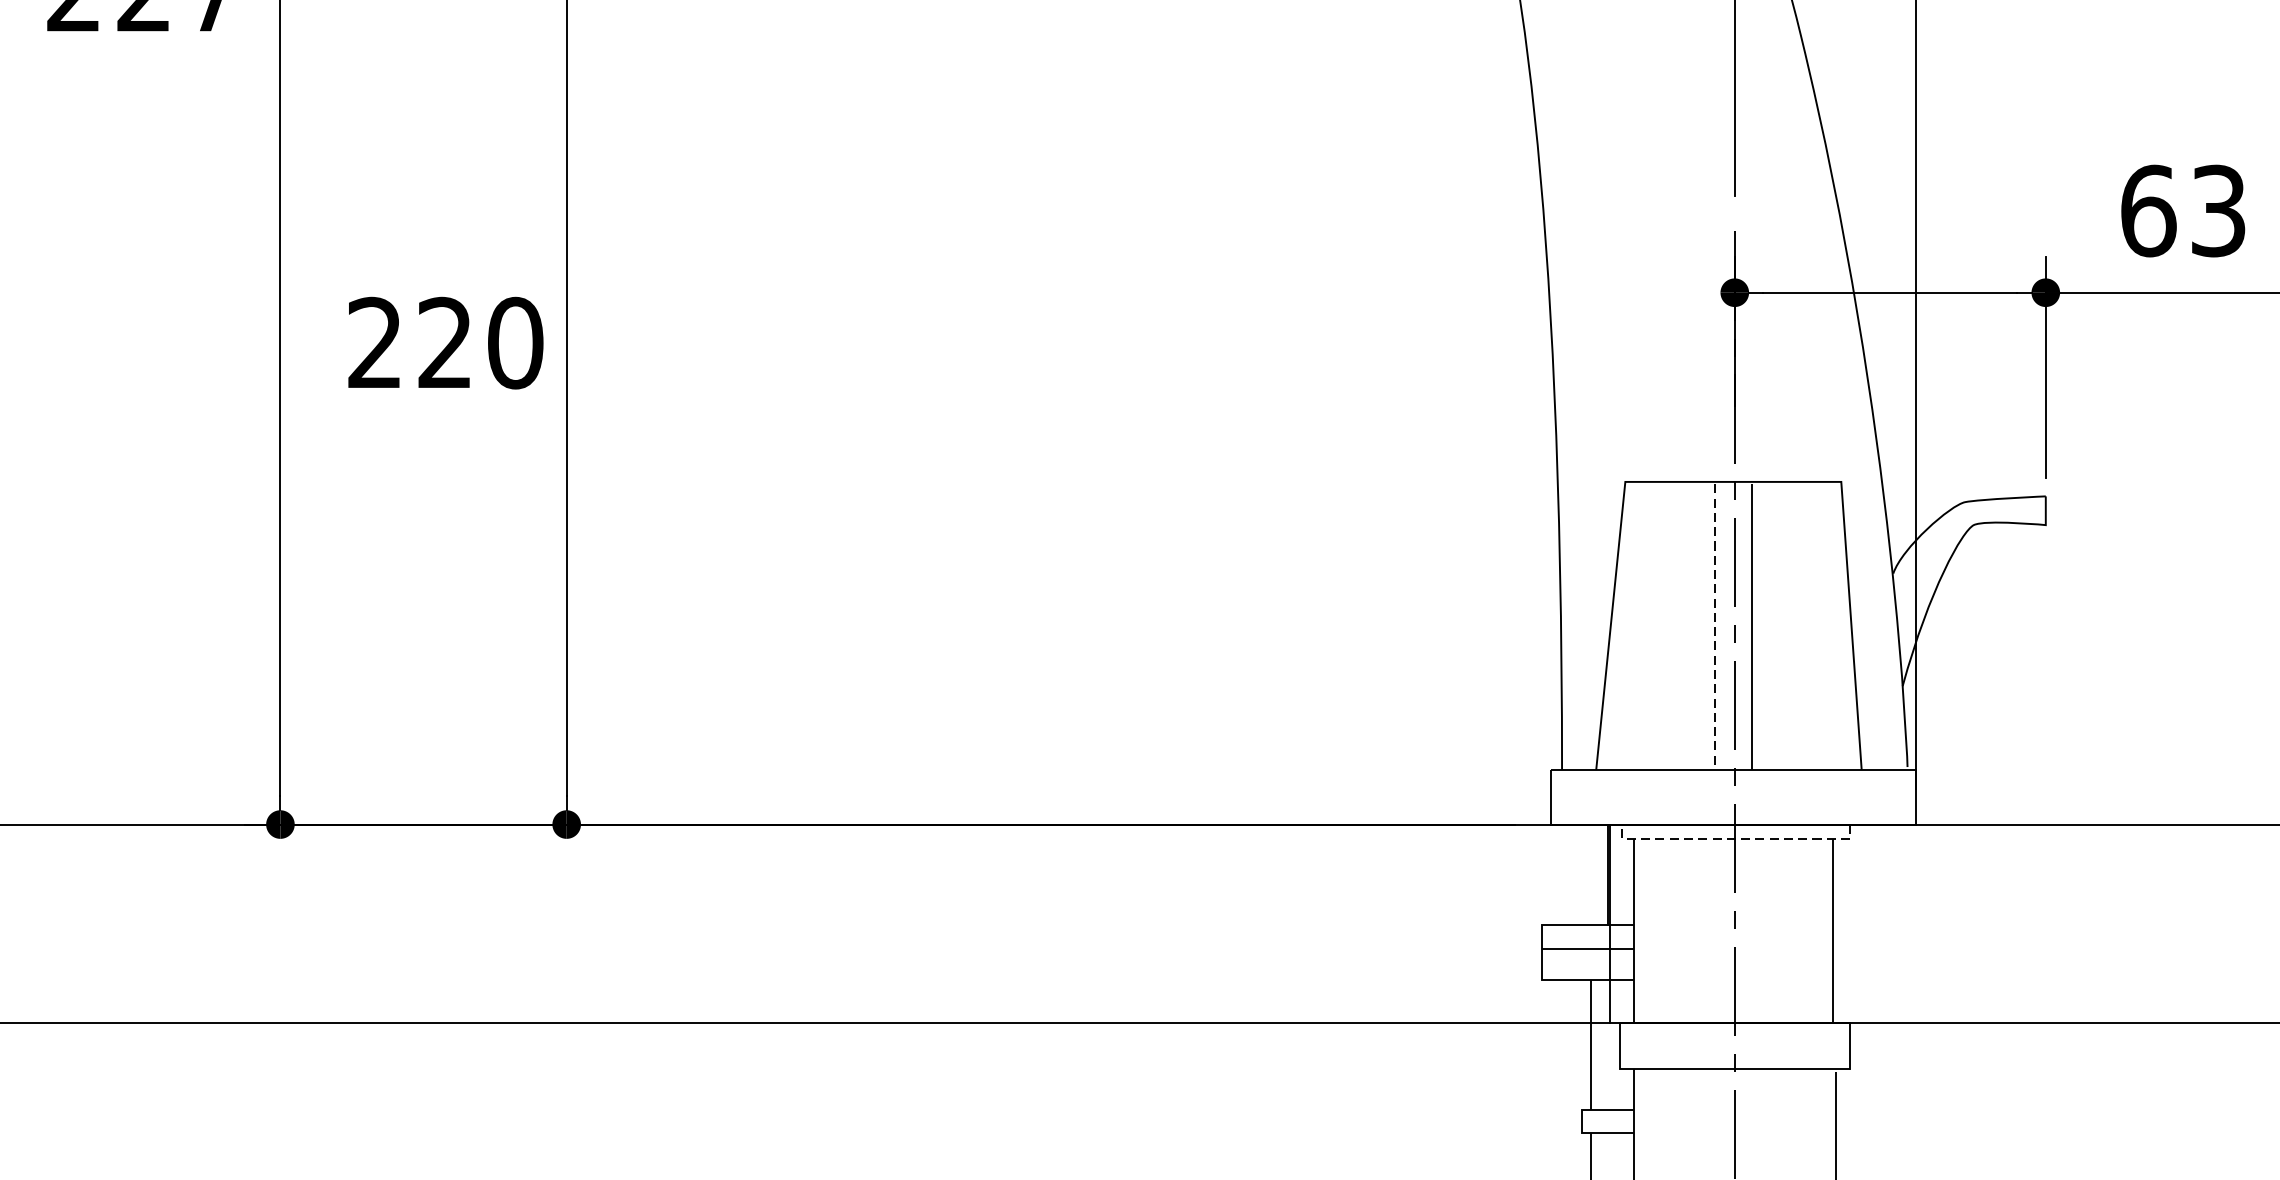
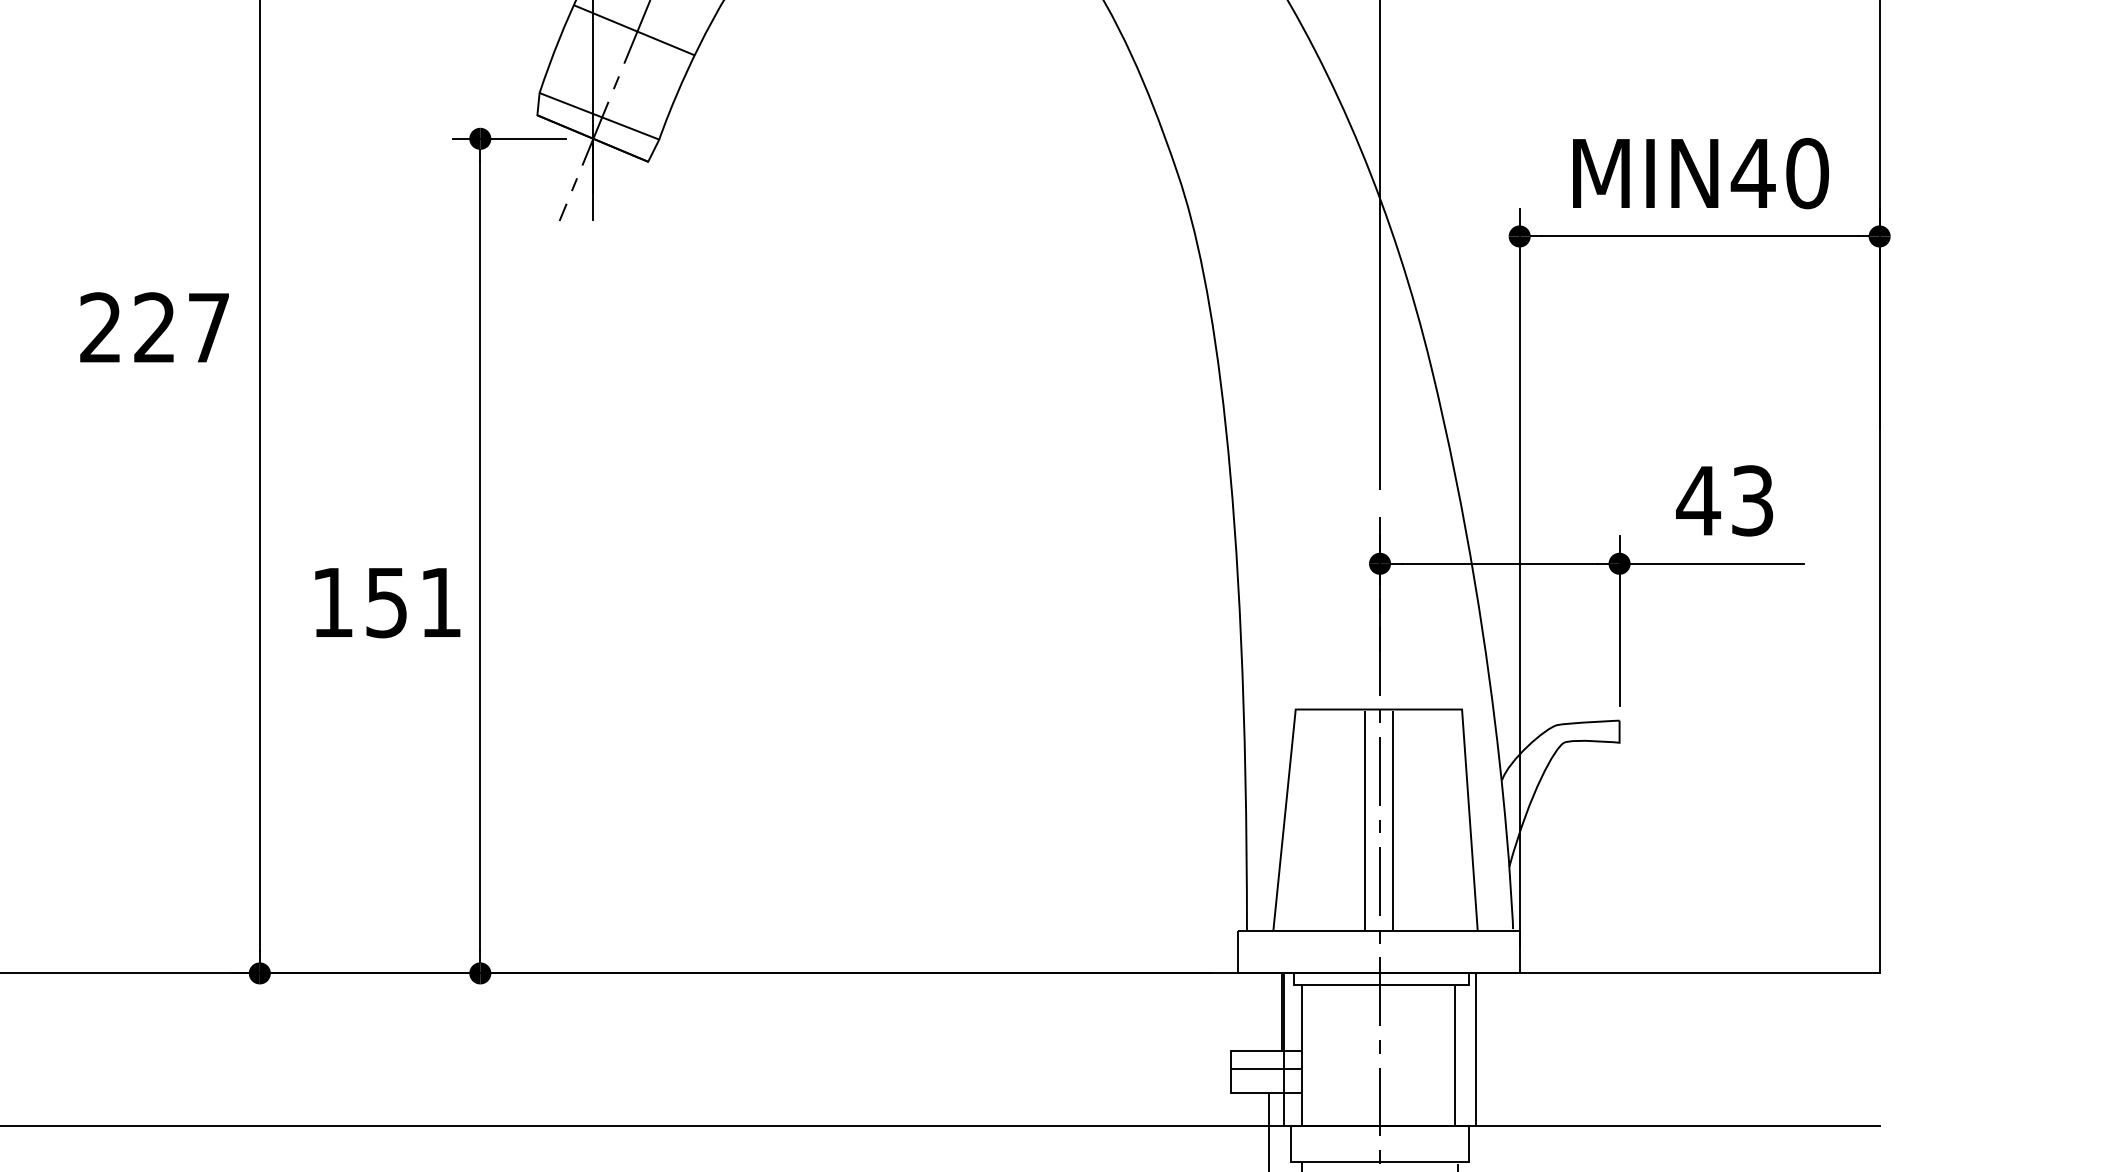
text: (2148, 210) -> (1698, 500), 63 -> 43
text: (446, 342) -> (387, 602), 220 -> 151
line: (1714, 627) -> (1364, 821), dashed -> solid
line: (1736, 838) -> (1381, 984), dashed -> solid
line: (1860, 923) -> (1476, 1049), added

